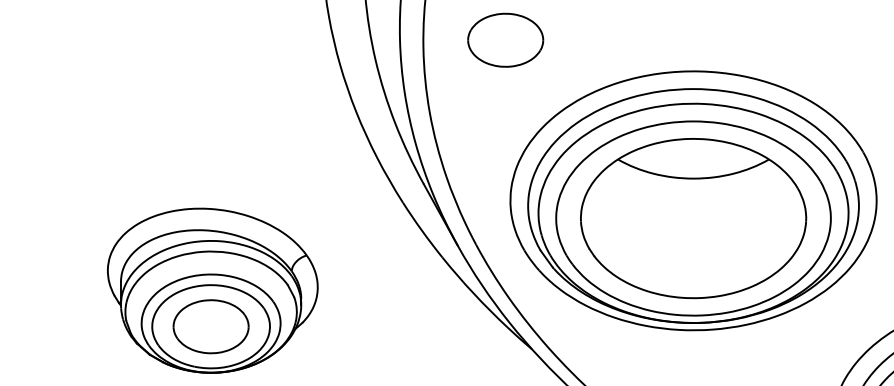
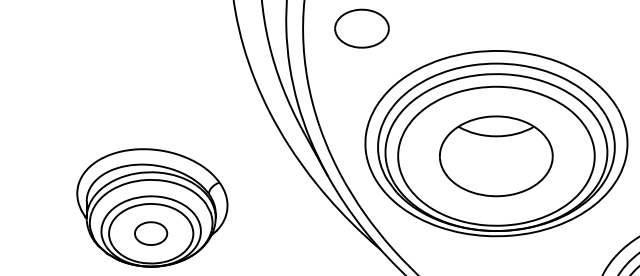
part: (692, 218) -> (495, 156), size x0.7
part: (210, 326) -> (150, 233), size x0.6

